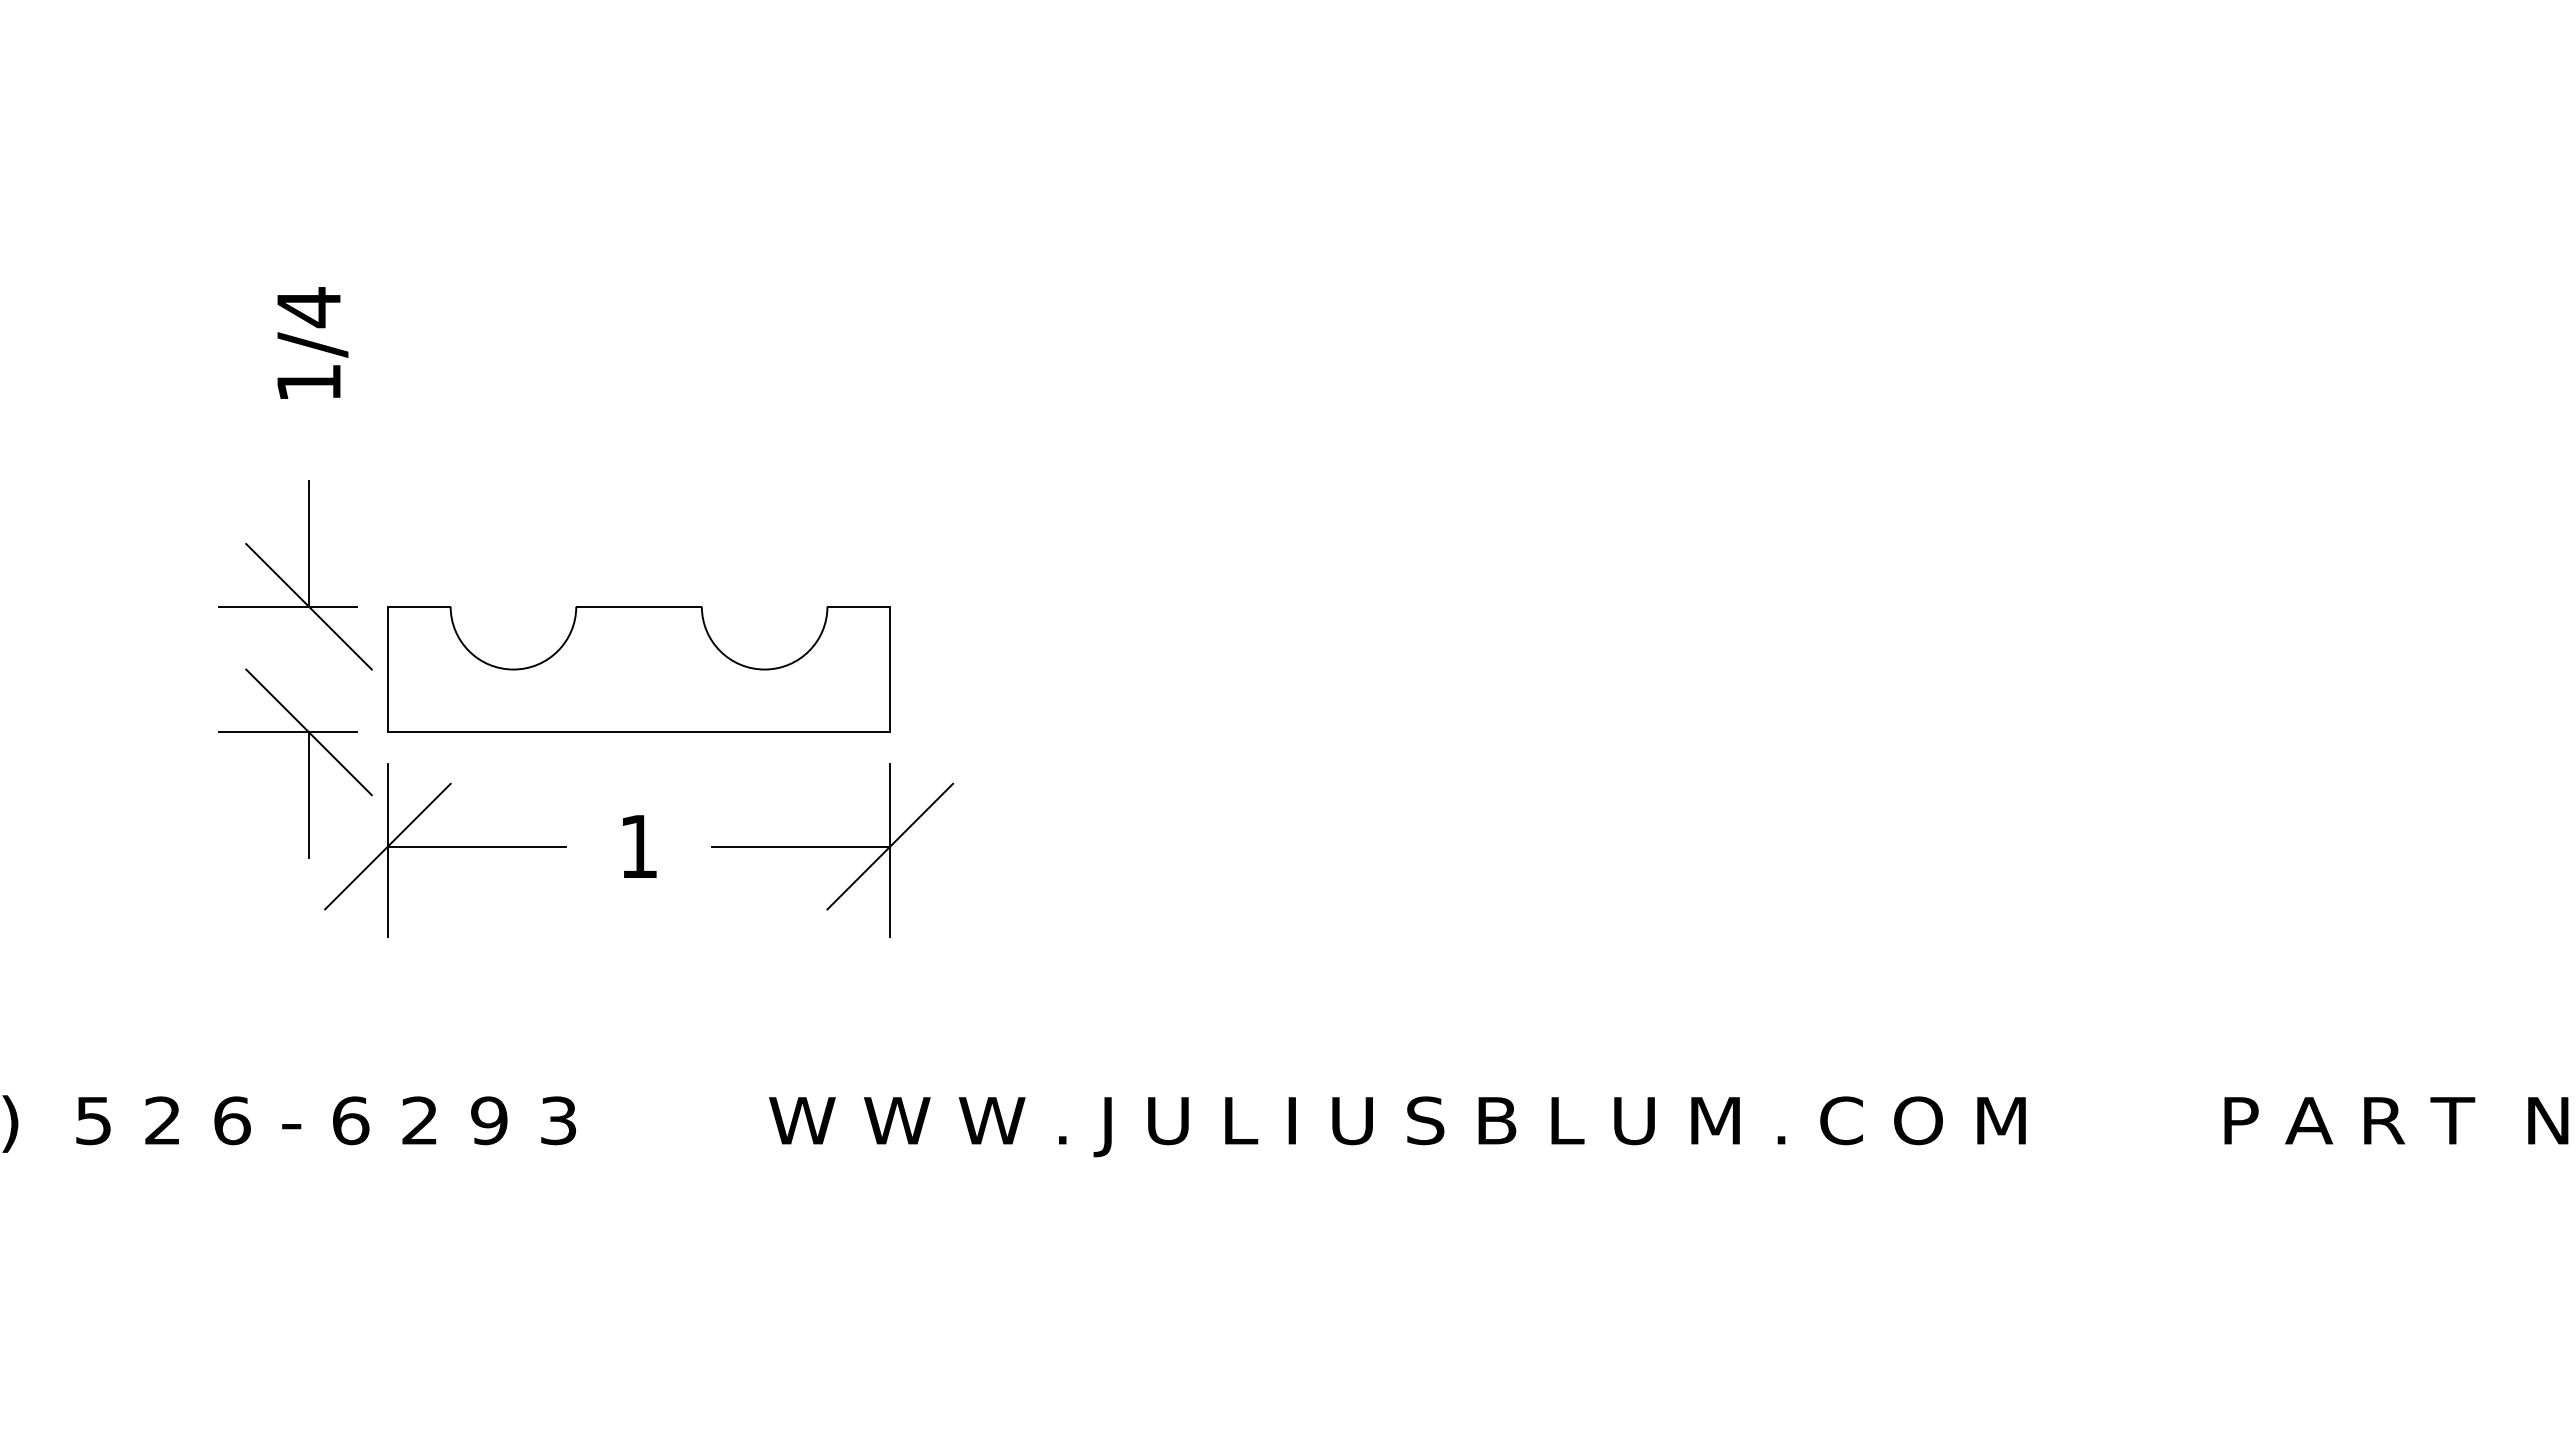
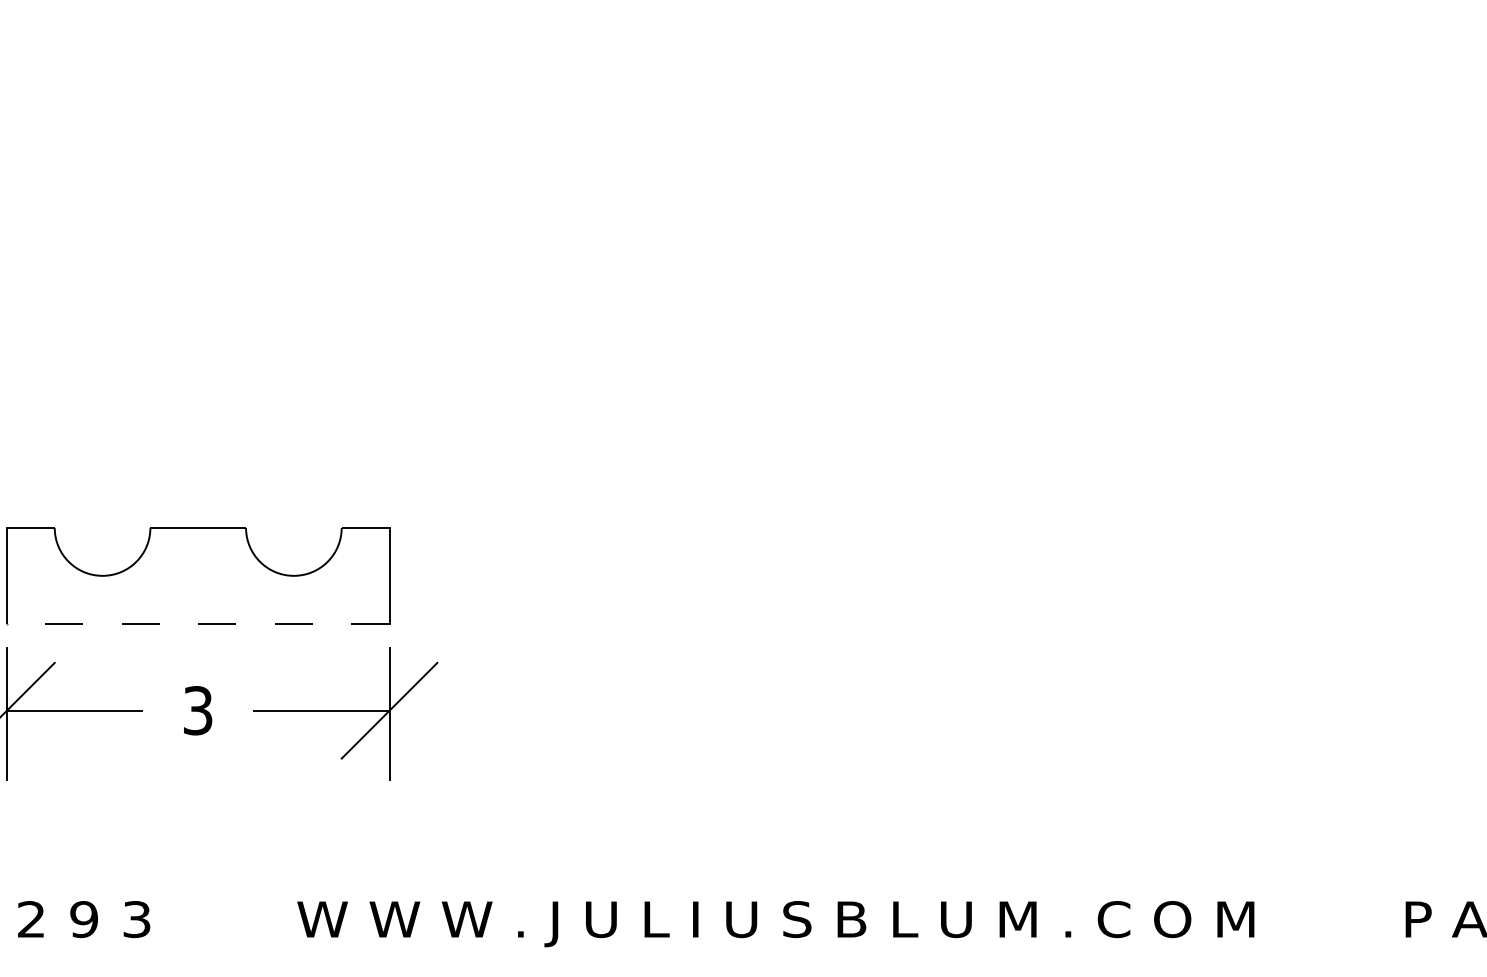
line: (638, 732) -> (197, 623), solid -> dashed
text: (638, 846) -> (197, 710), 1 -> 3

